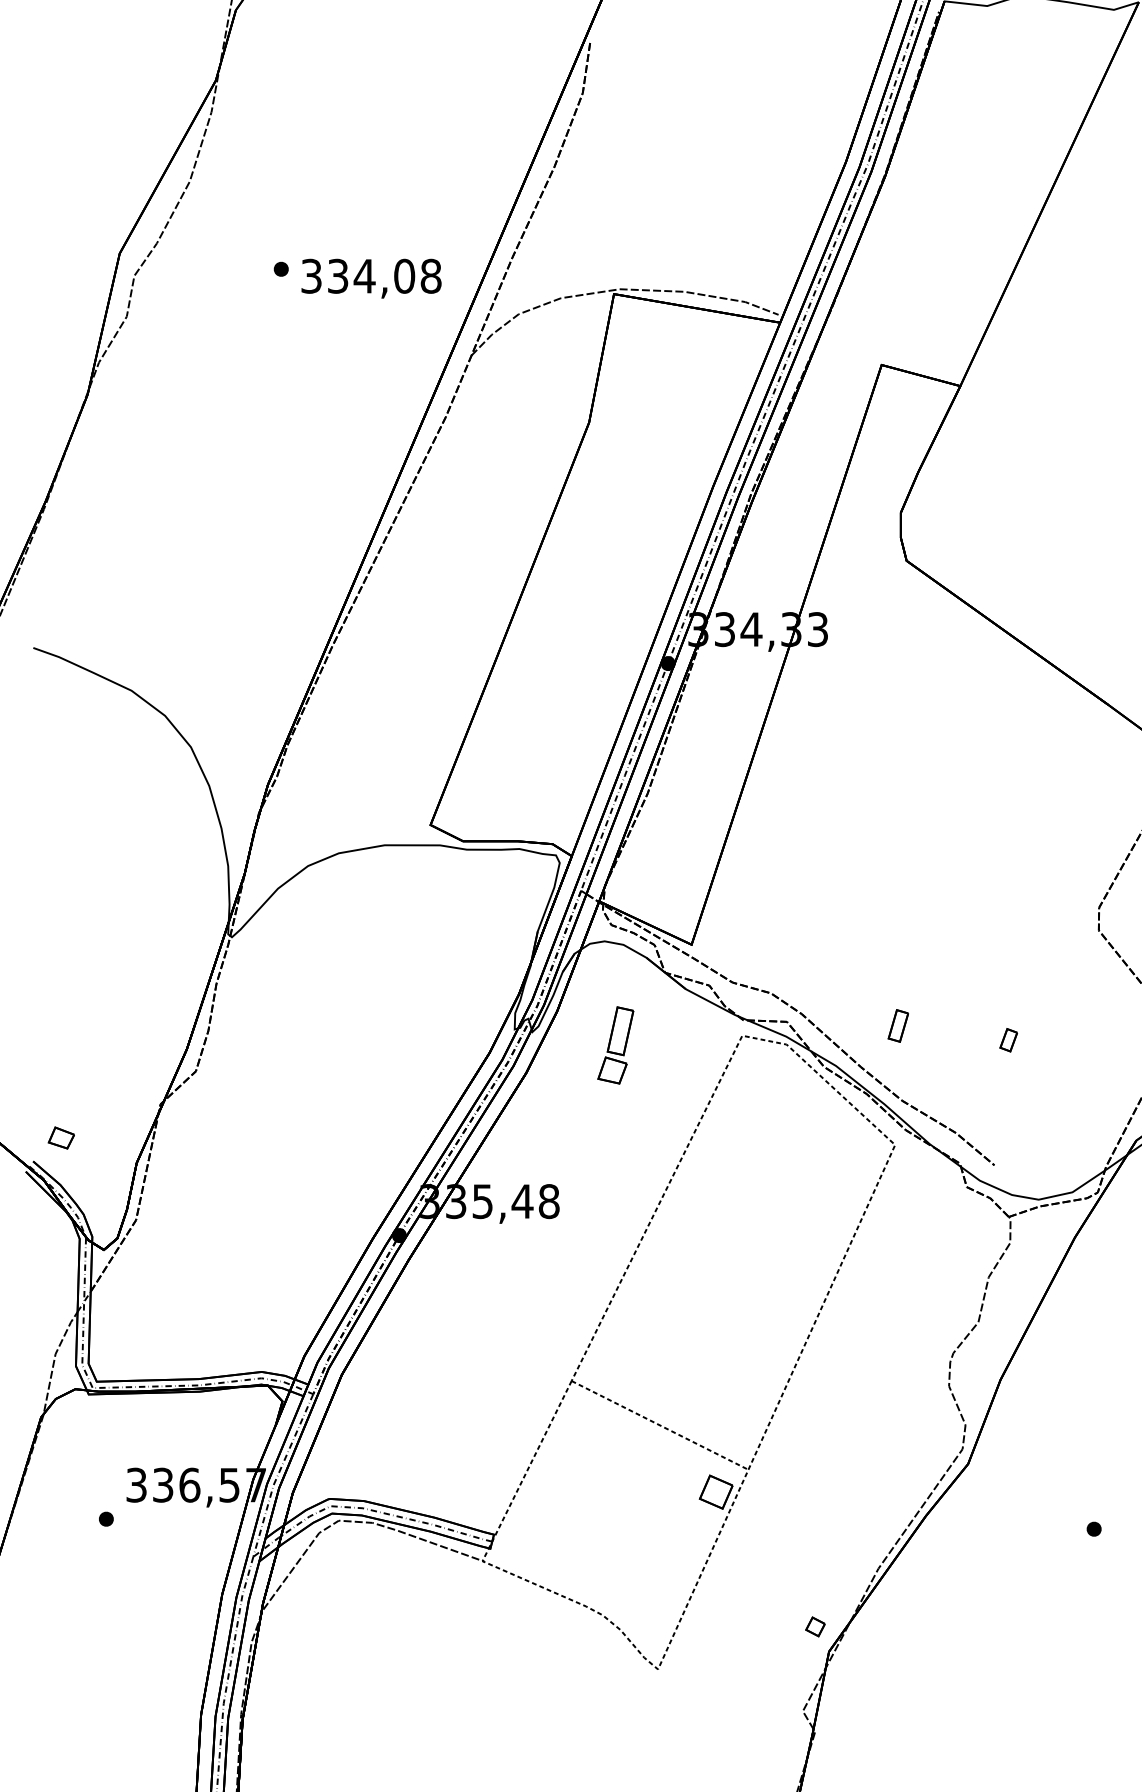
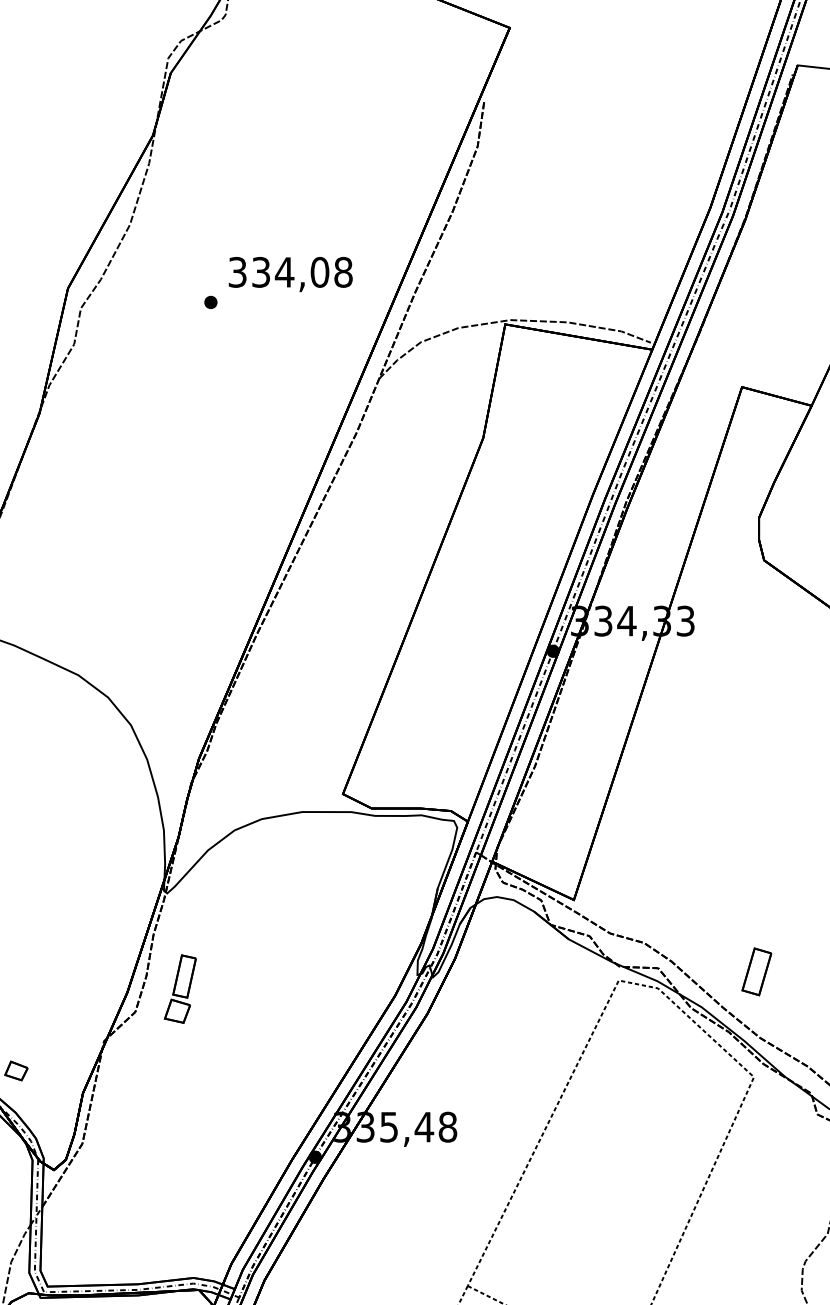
text: (371, 278) -> (290, 274), moved
part: (898, 1025) -> (756, 971), size x1.67
part: (615, 1045) -> (180, 989), moved

